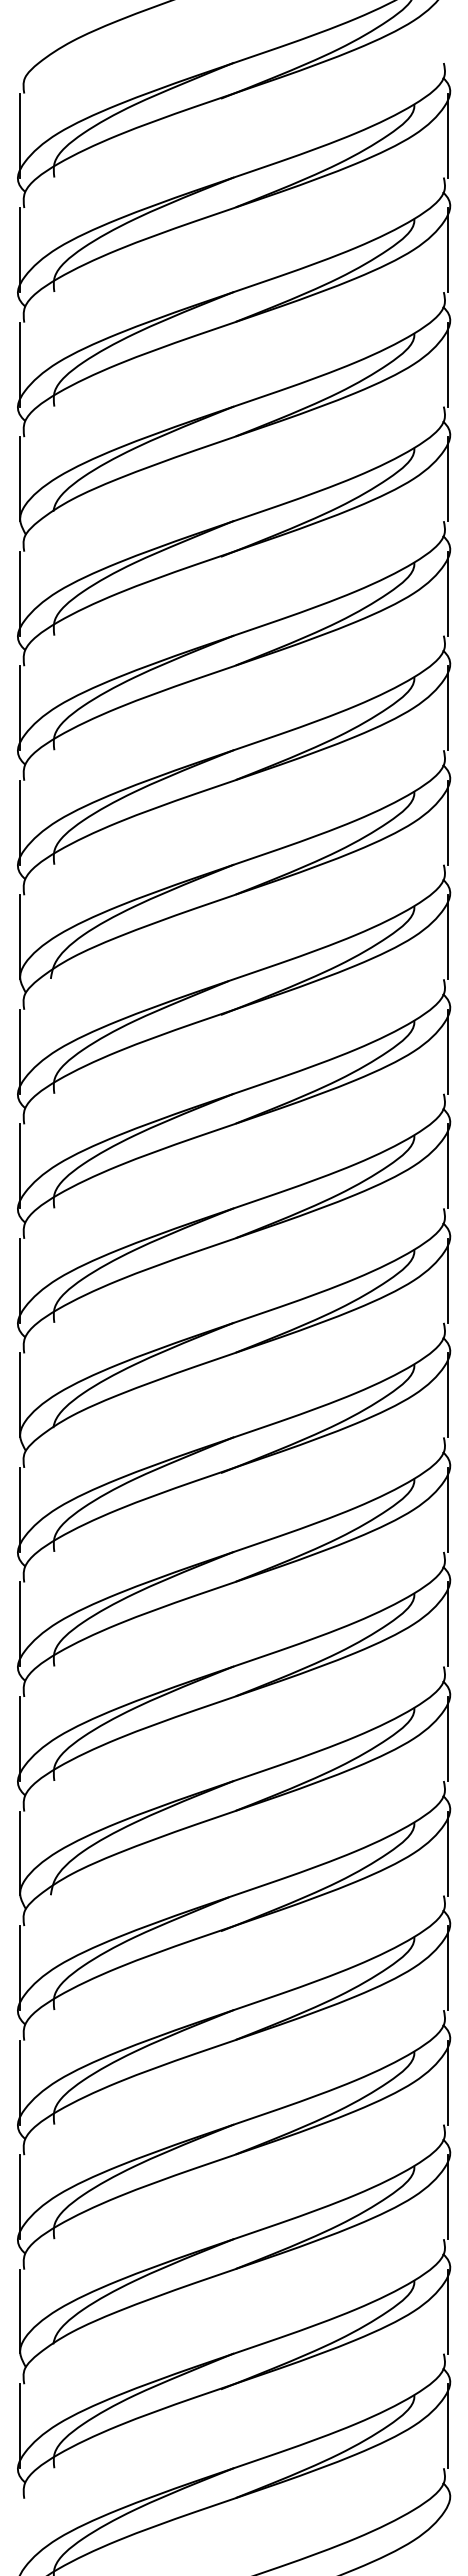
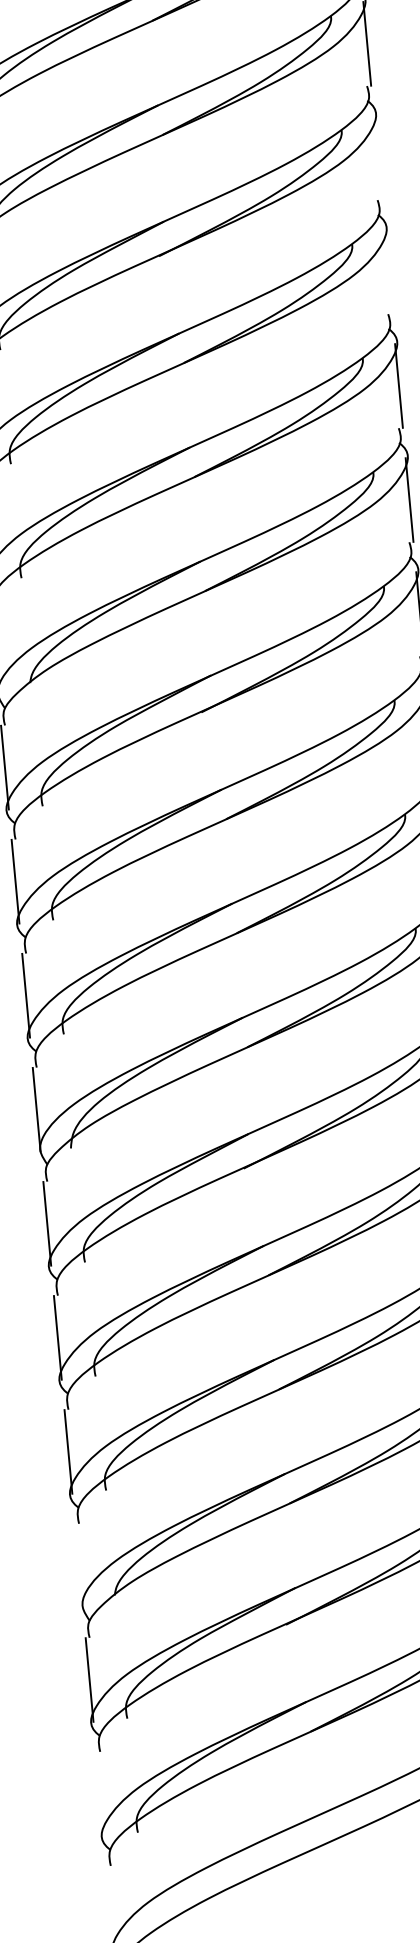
line: (447, 937) -> (377, 158), removed
line: (447, 1051) -> (387, 271), removed
line: (20, 2311) -> (79, 1565), removed

